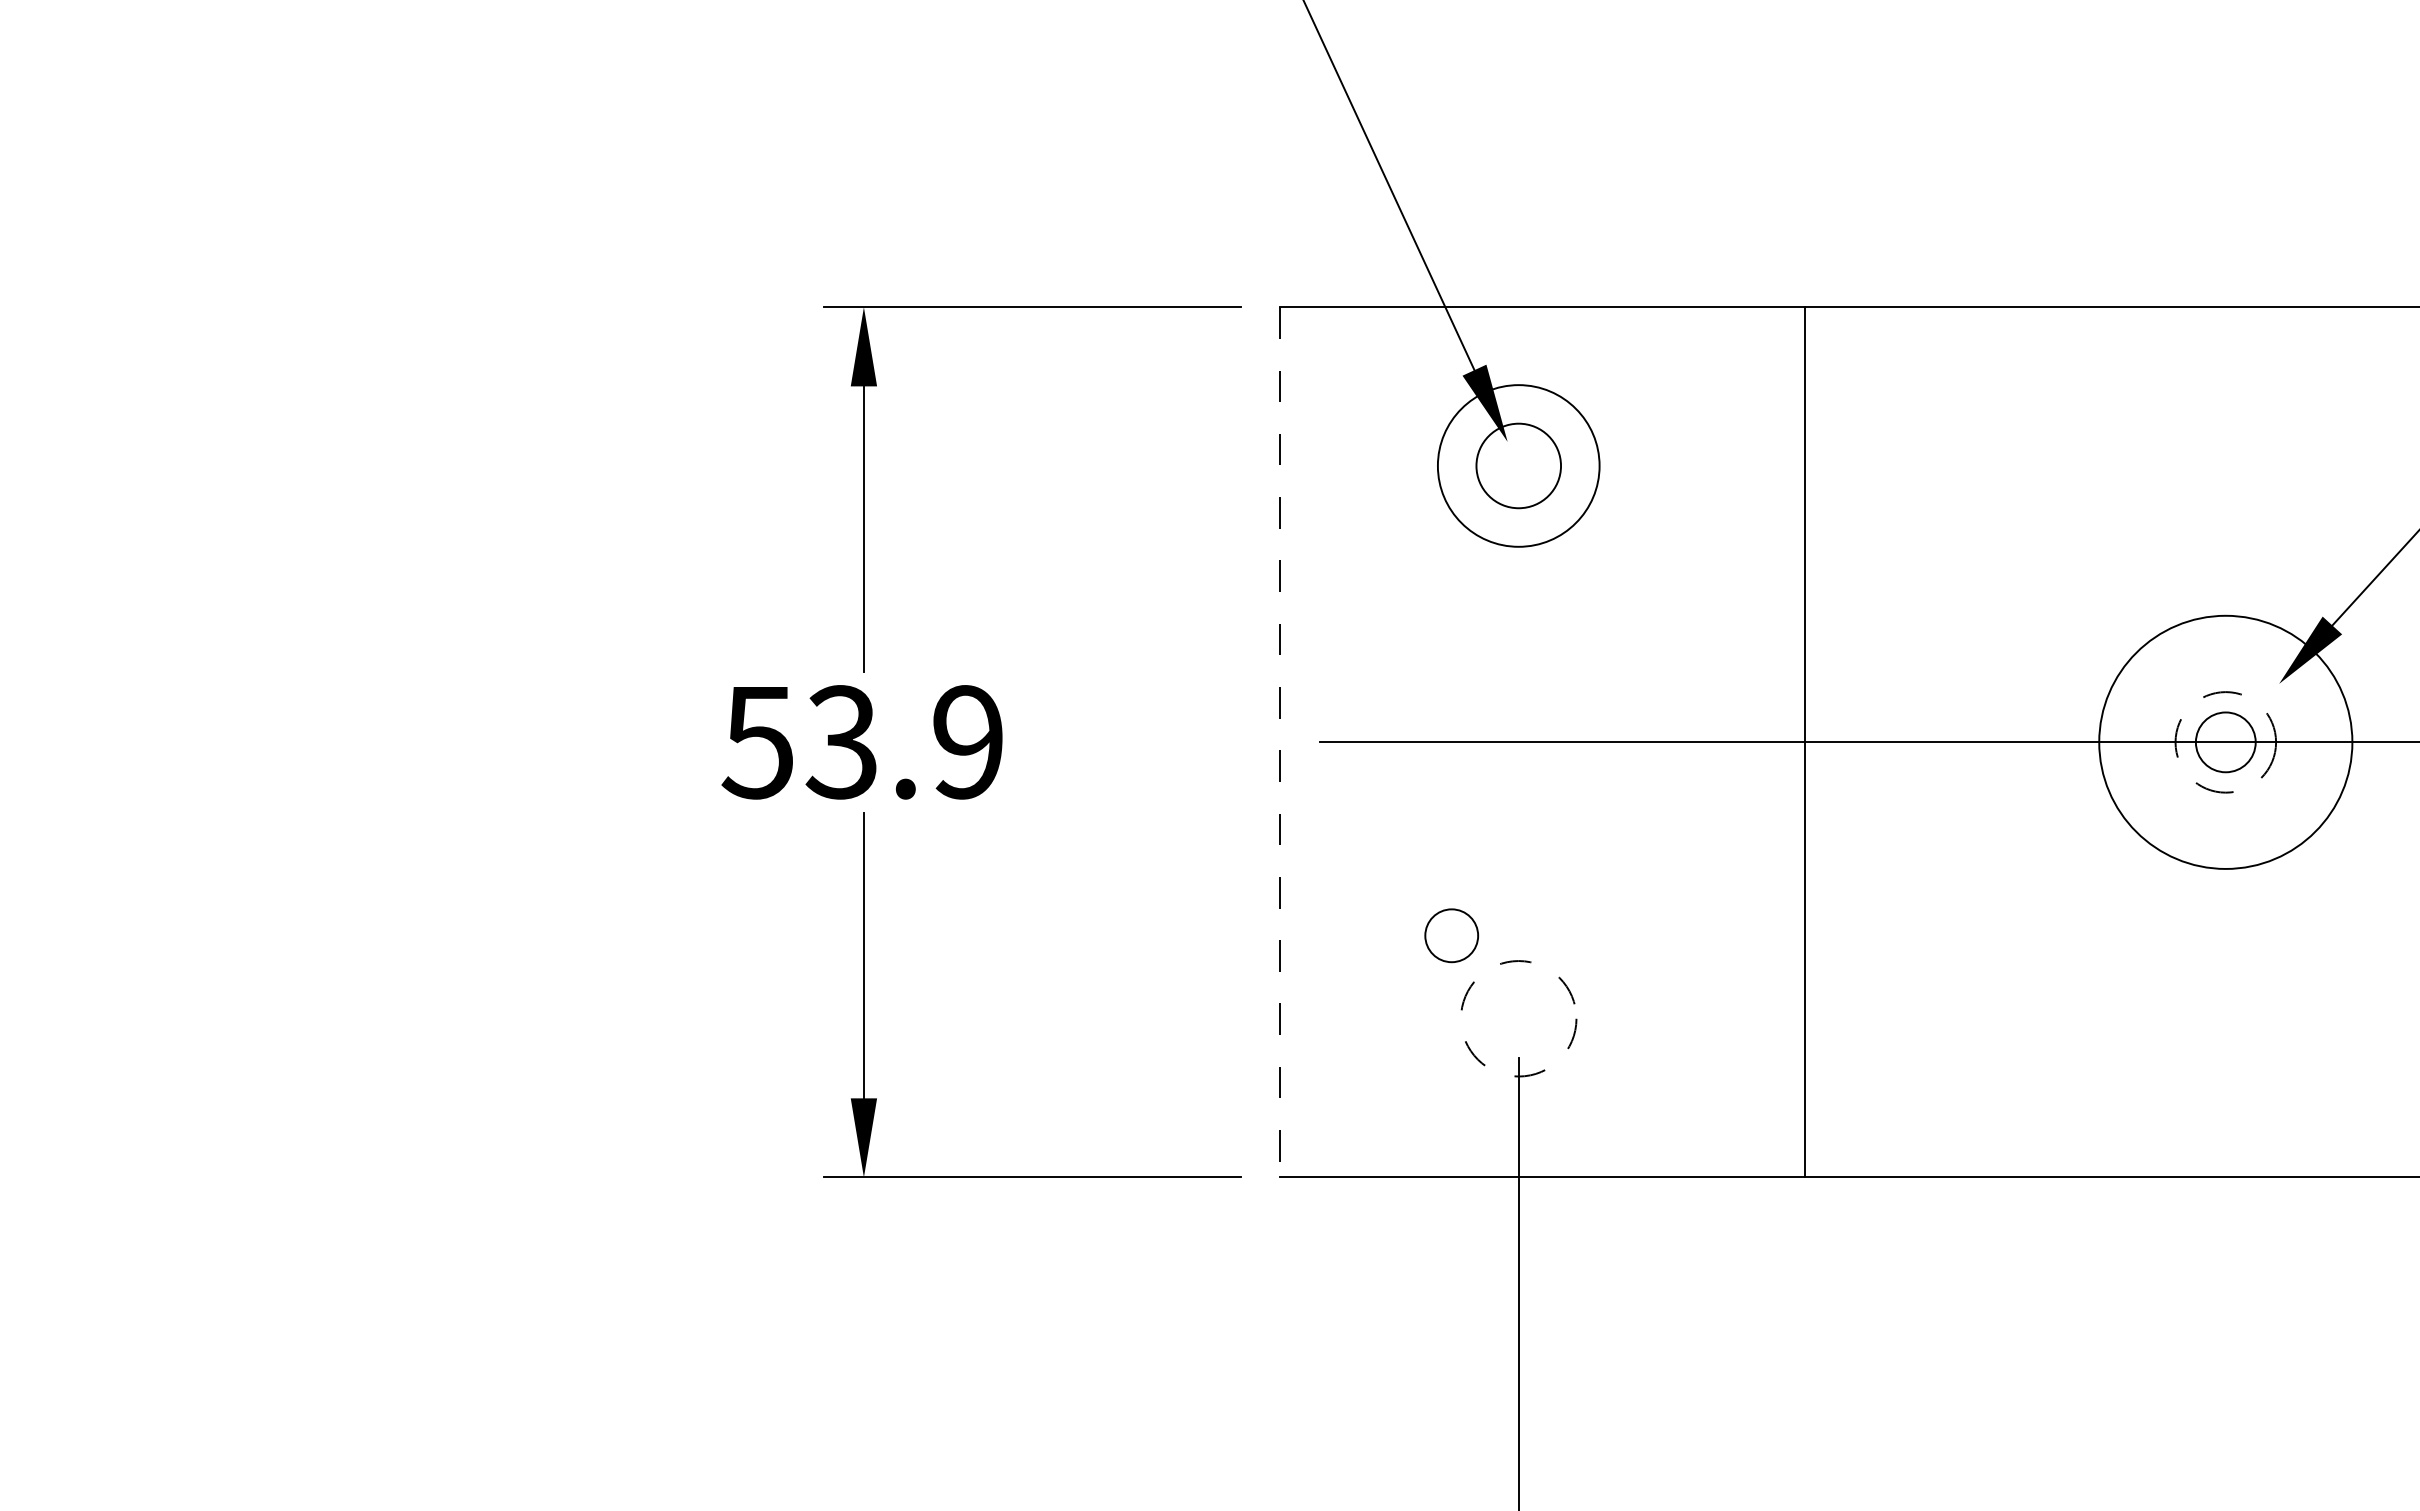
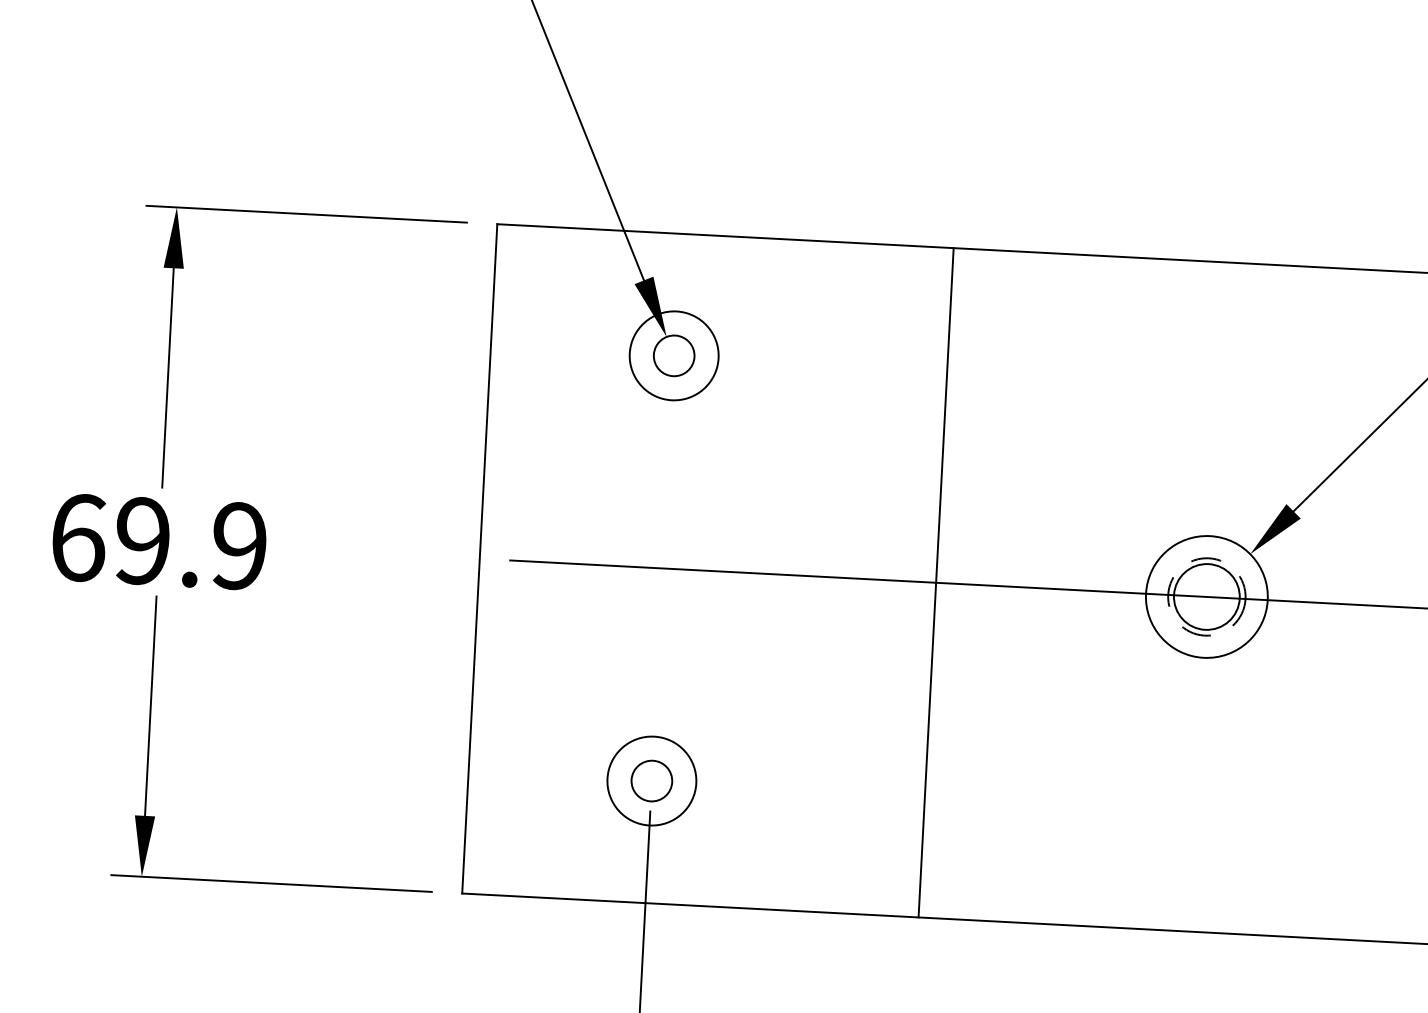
circle: (1518, 465) -> (674, 355), size x0.62
circle: (1518, 465) -> (674, 355), size x0.71
text: (798, 742) -> (109, 539), 53.9 -> 69.9
line: (1280, 742) -> (479, 558), dashed -> solid
line: (1804, 742) -> (935, 582), moved
circle: (2225, 742) -> (1206, 597), size x0.62
circle: (2225, 742) -> (1206, 597), size x1.43
circle: (1451, 935) -> (651, 780), moved
circle: (1518, 1018) -> (651, 780), dashed -> solid

